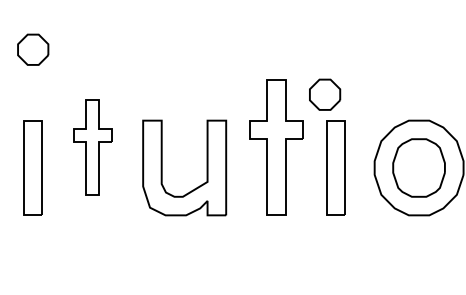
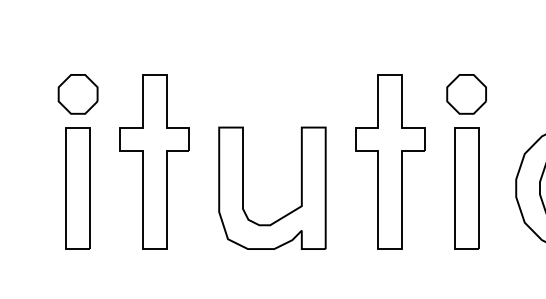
part: (33, 49) -> (78, 94), moved
part: (325, 94) -> (467, 94), moved
part: (92, 147) -> (154, 162), size x1.43

